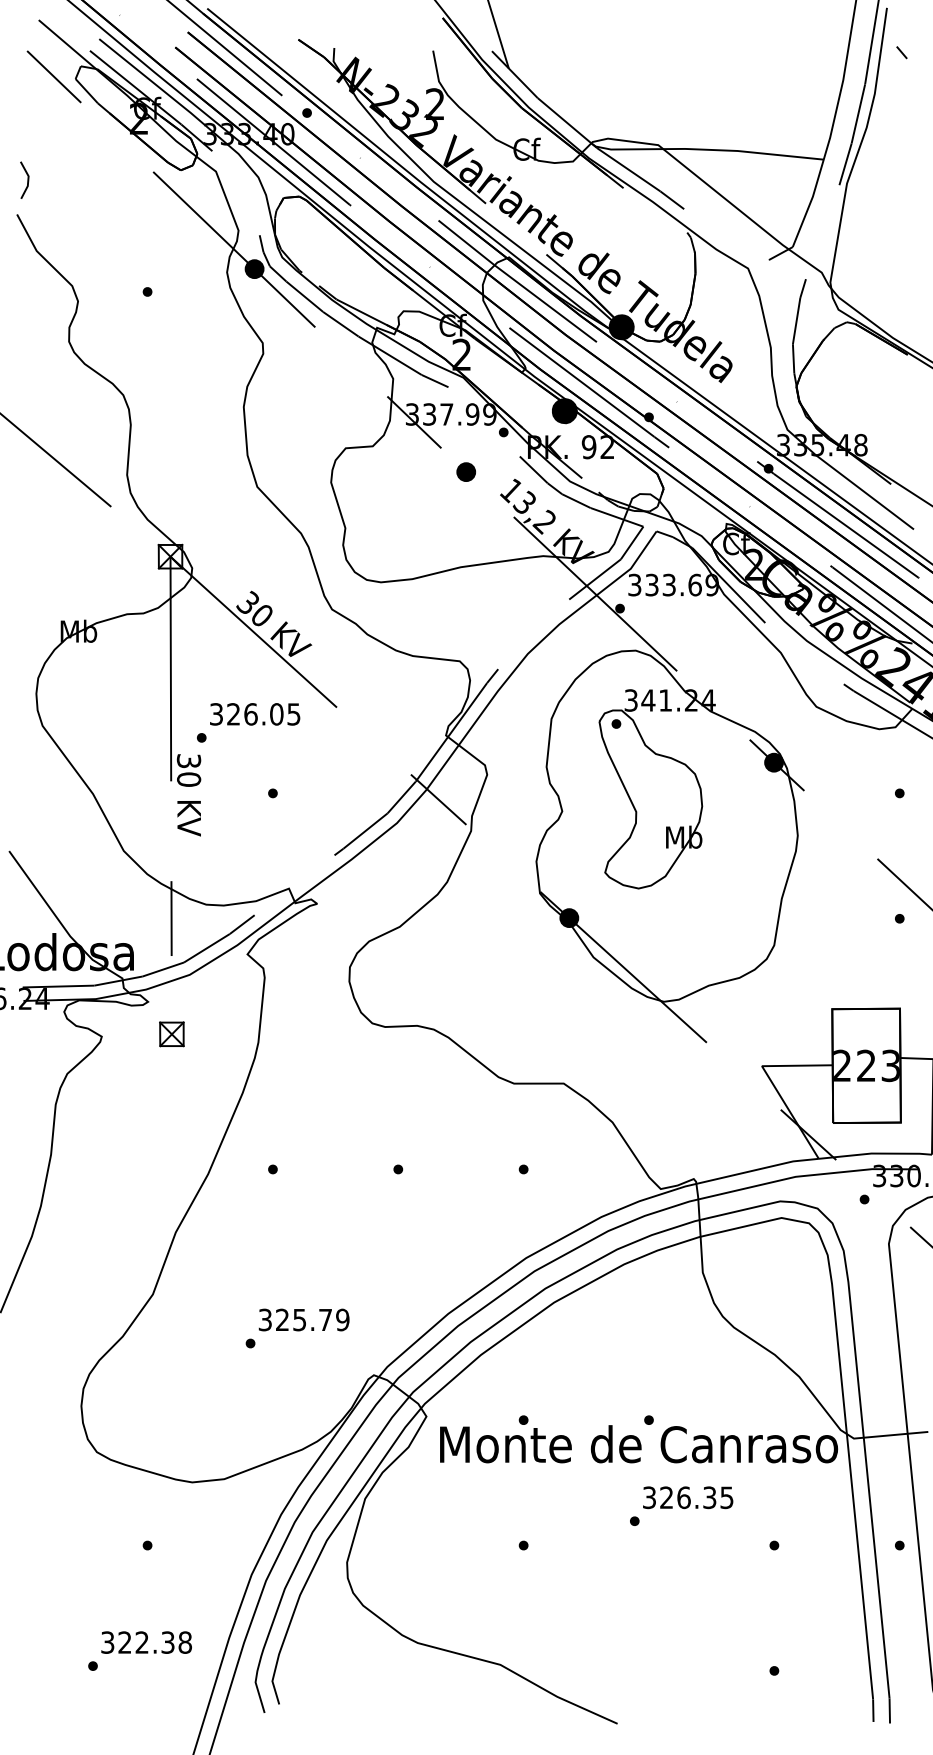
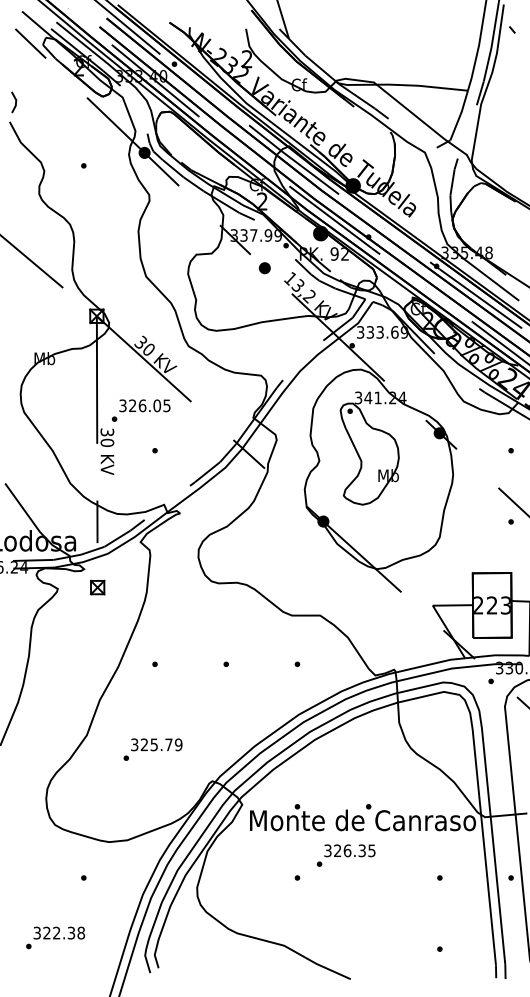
text: (296, 1328) -> (152, 749), moved
text: (680, 1505) -> (345, 855), moved
text: (139, 1650) -> (55, 937), moved

